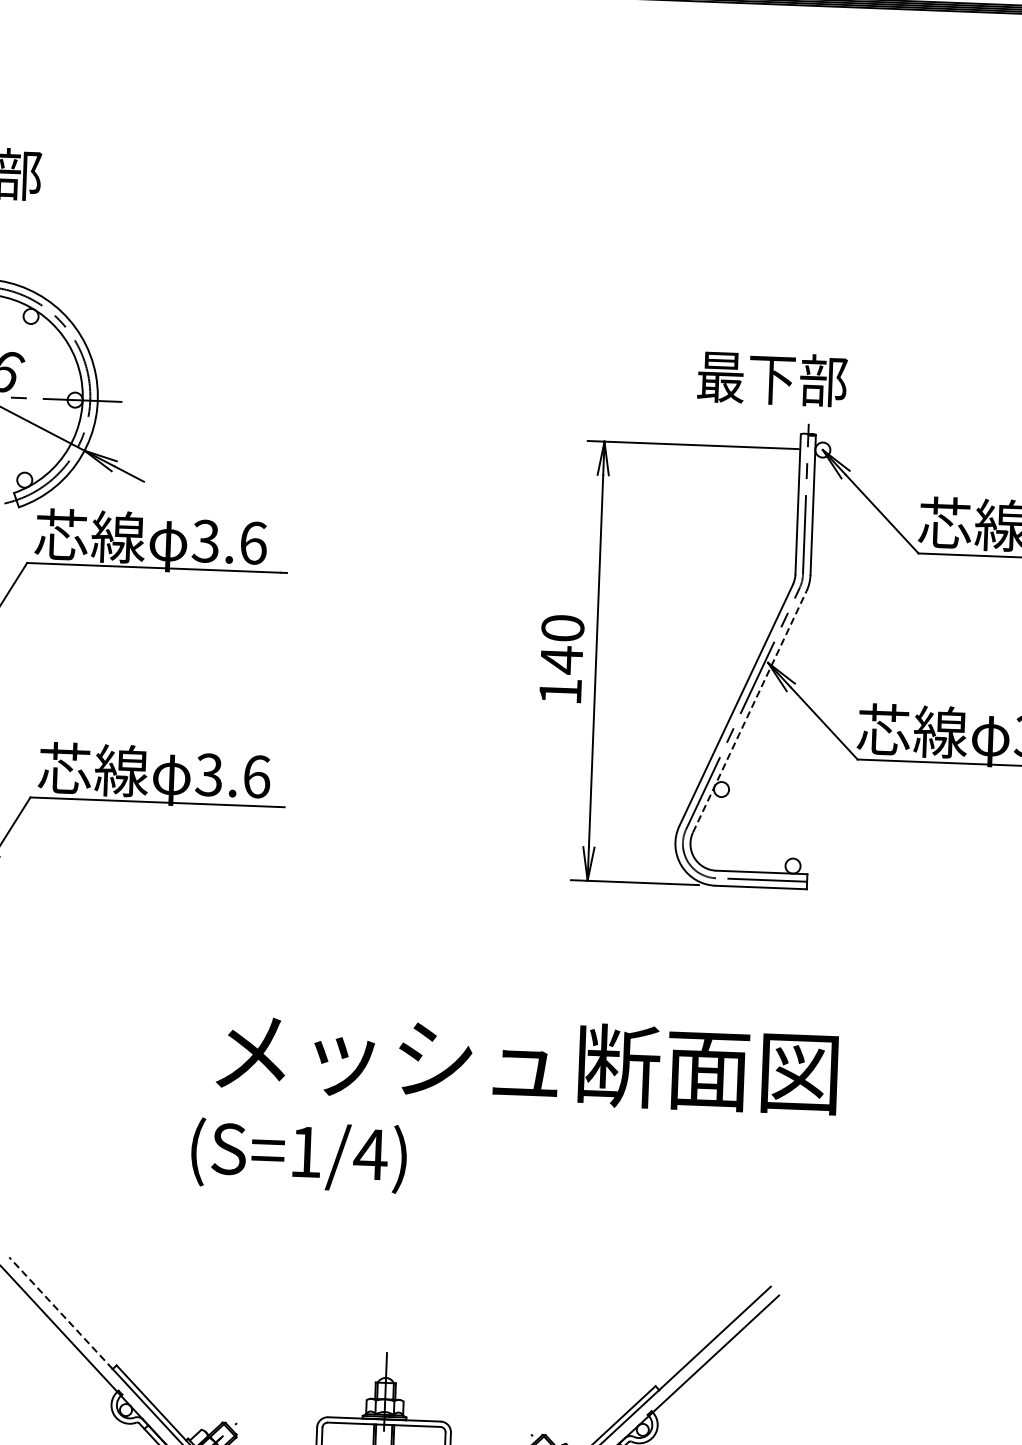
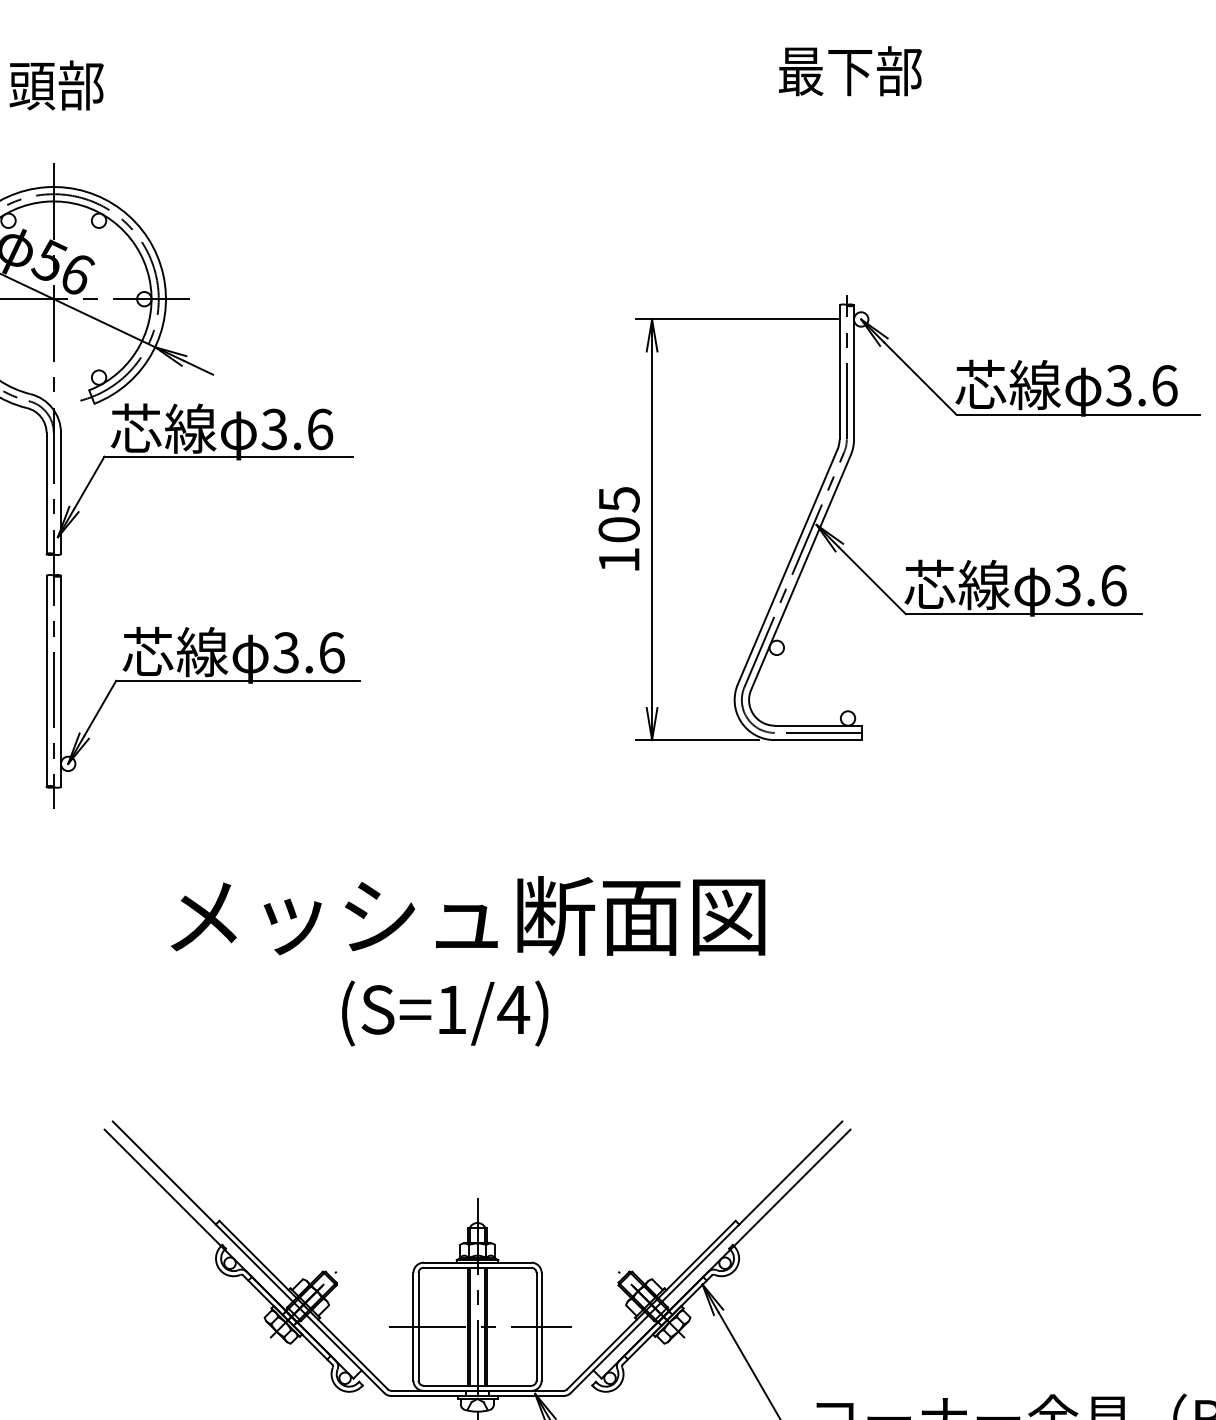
text: (772, 379) -> (850, 71), moved
text: (561, 644) -> (618, 515), 140 -> 105
line: (749, 711) -> (800, 572), dashed -> solid
text: (527, 1062) -> (468, 916), moved
text: (299, 1155) -> (445, 1013), moved
line: (61, 1313) -> (164, 1173), dashed -> solid

